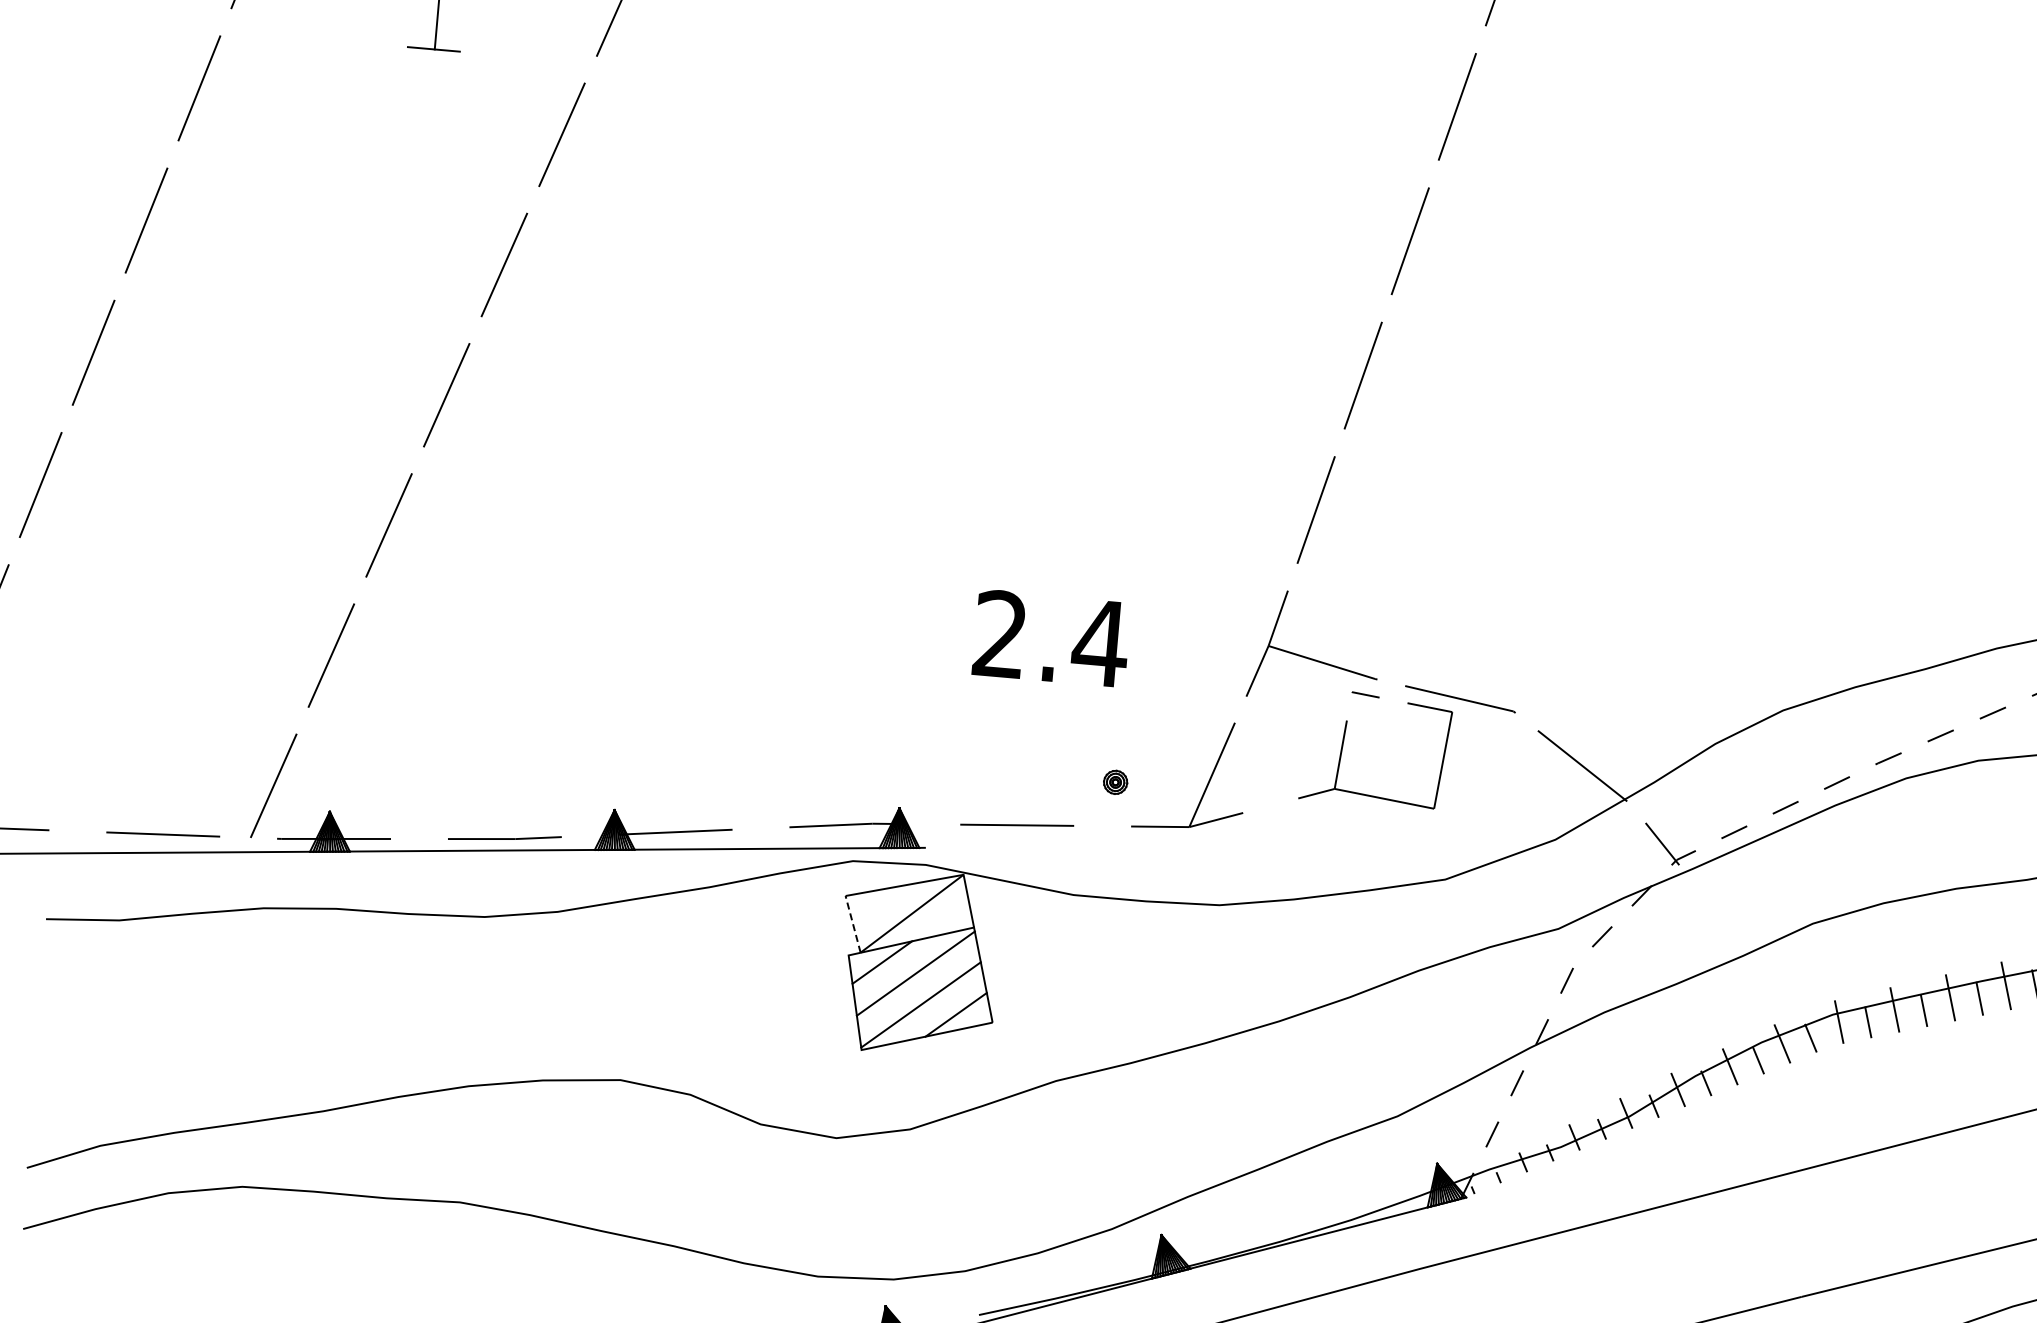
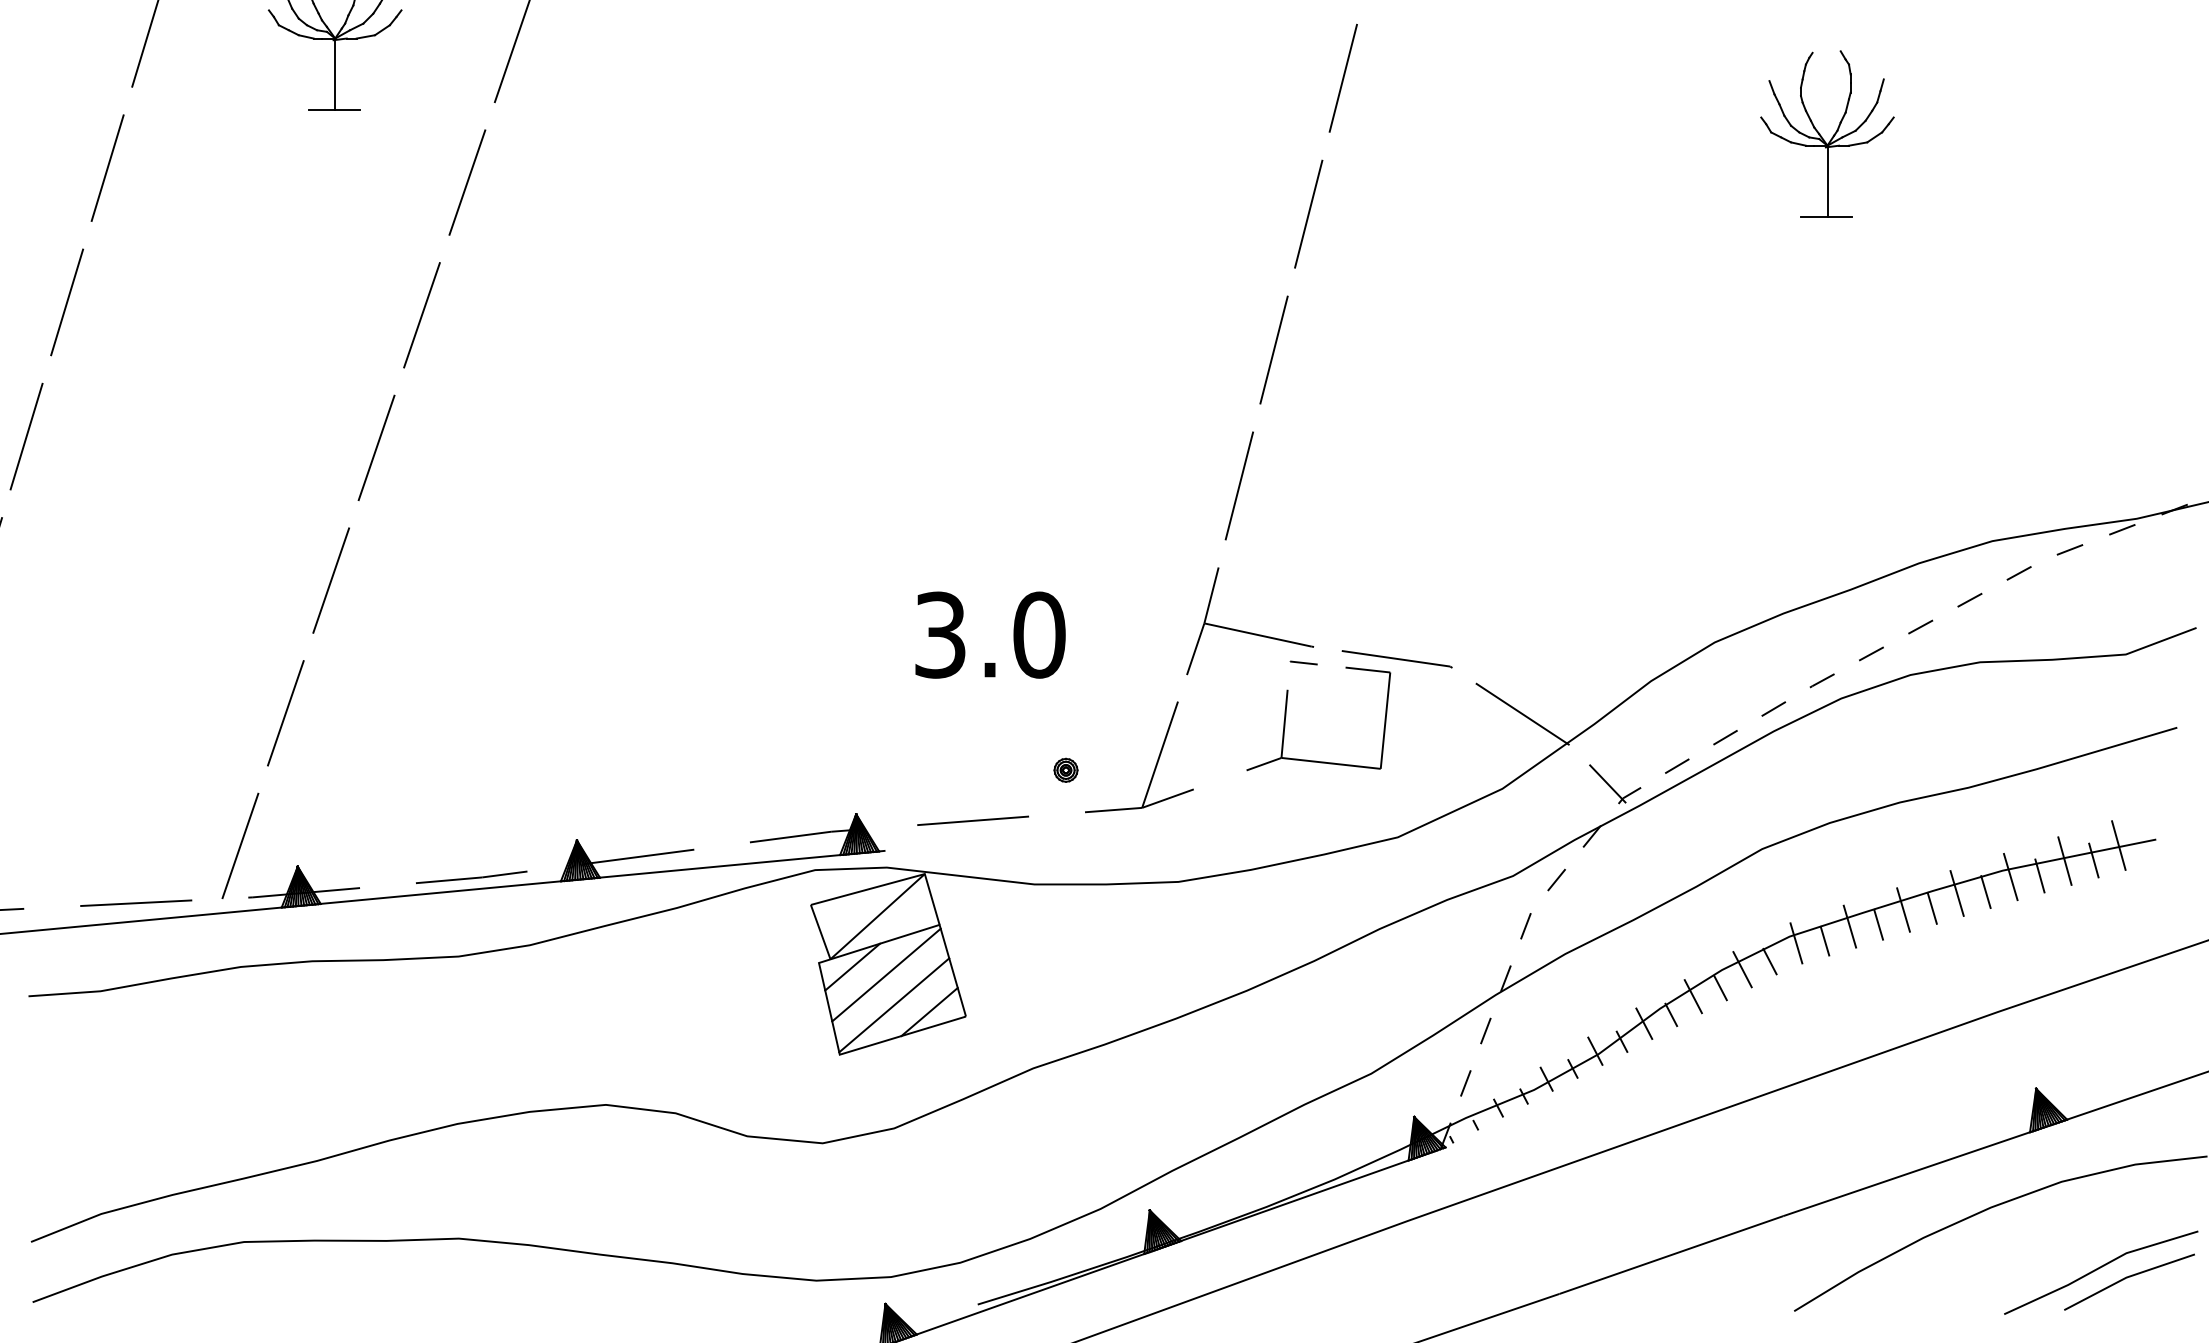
part: (1942, 205) -> (1827, 133), added
text: (1051, 638) -> (990, 634), 2.4 -> 3.0
line: (852, 924) -> (820, 932), dashed -> solid

